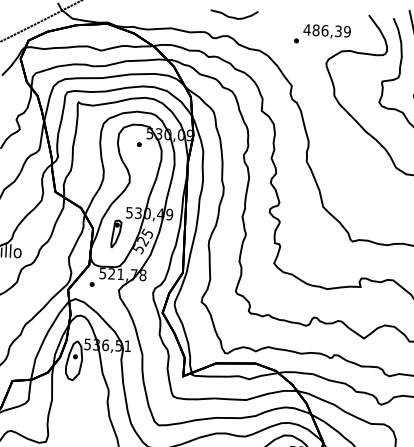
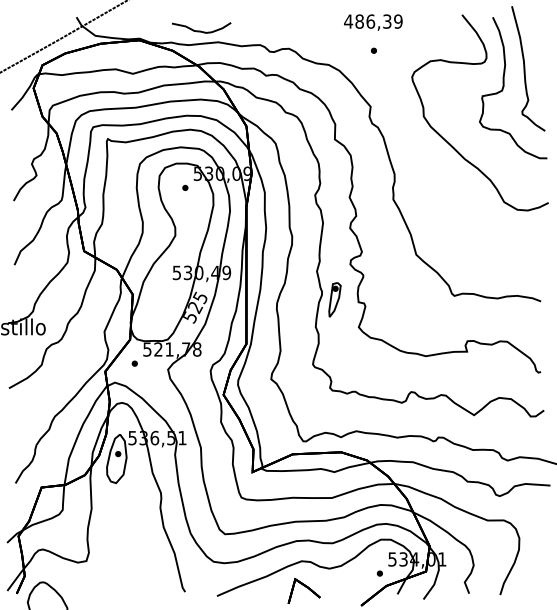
curve: (234, 16) -> (201, 30), moved
text: (327, 31) -> (373, 22), moved
part: (116, 233) -> (334, 299), moved

